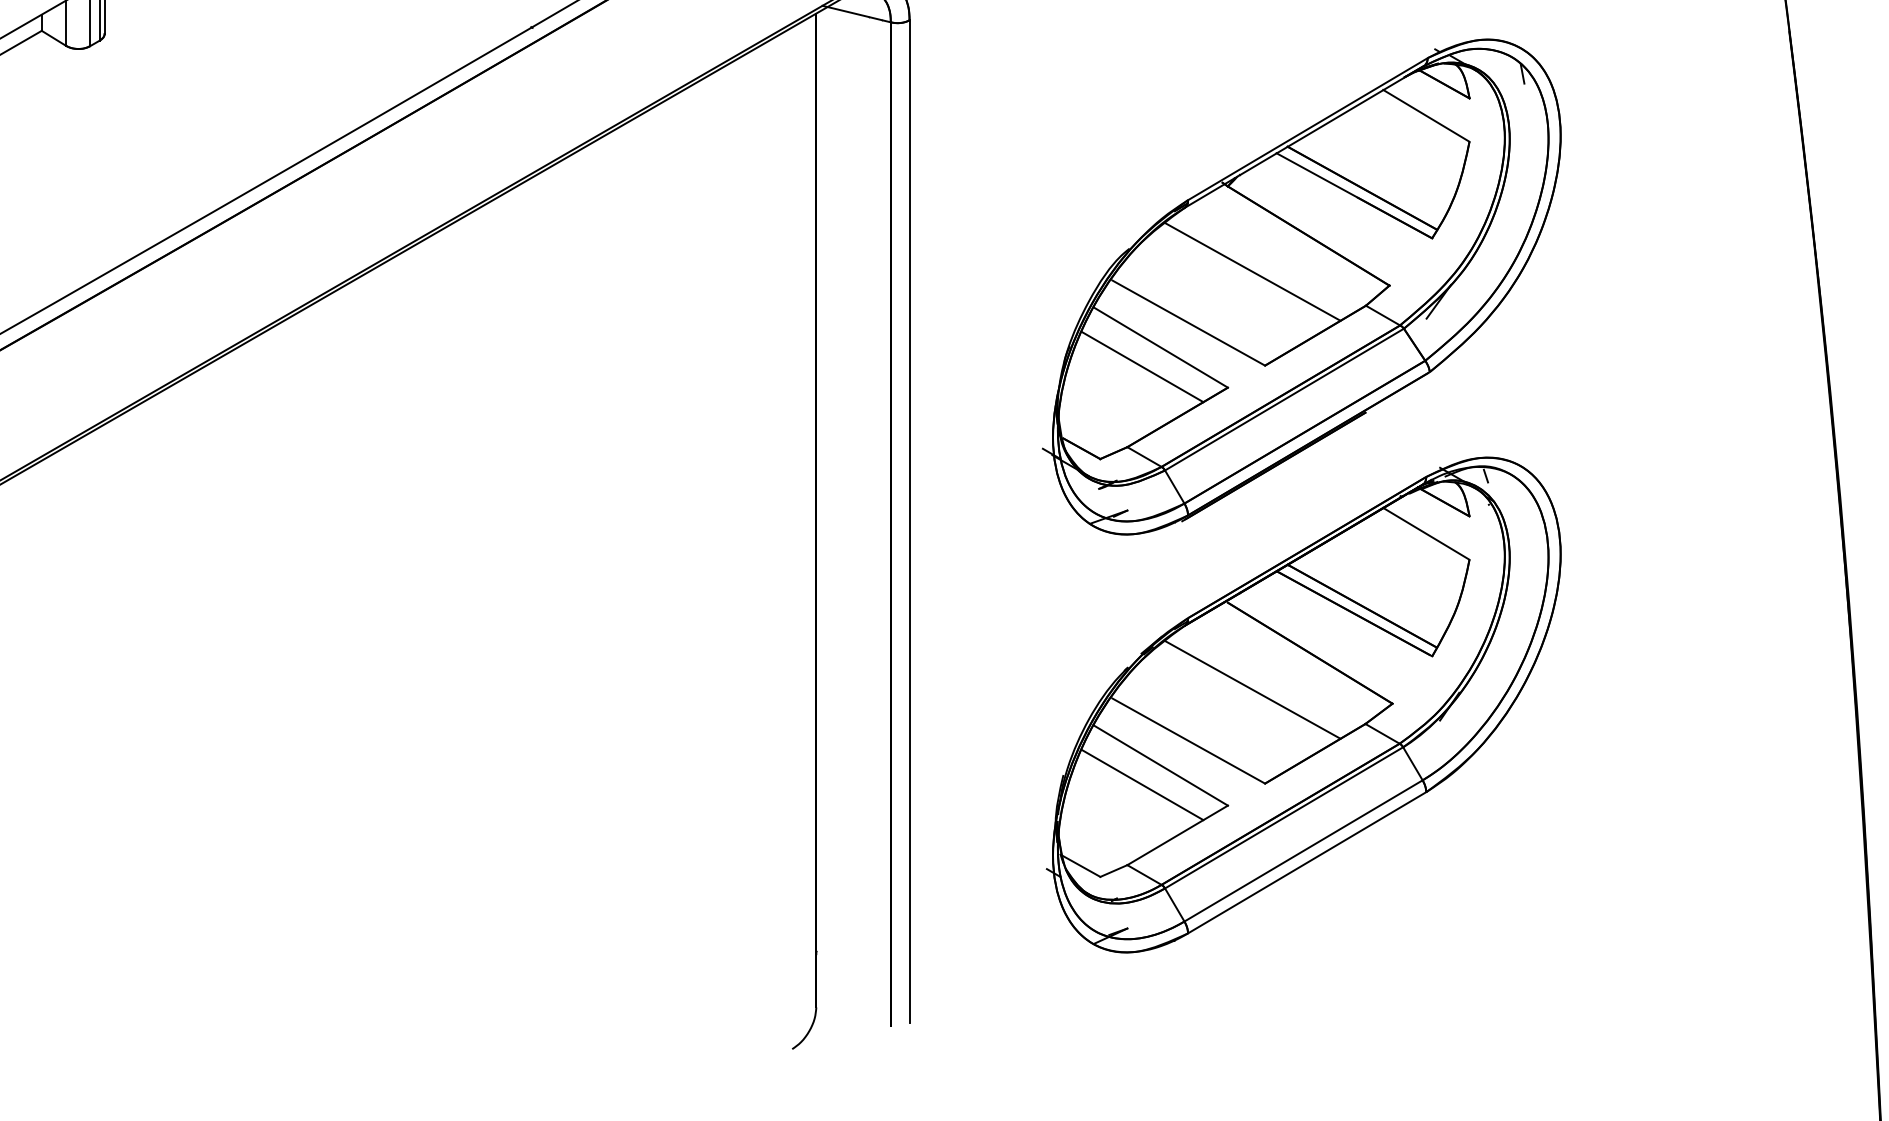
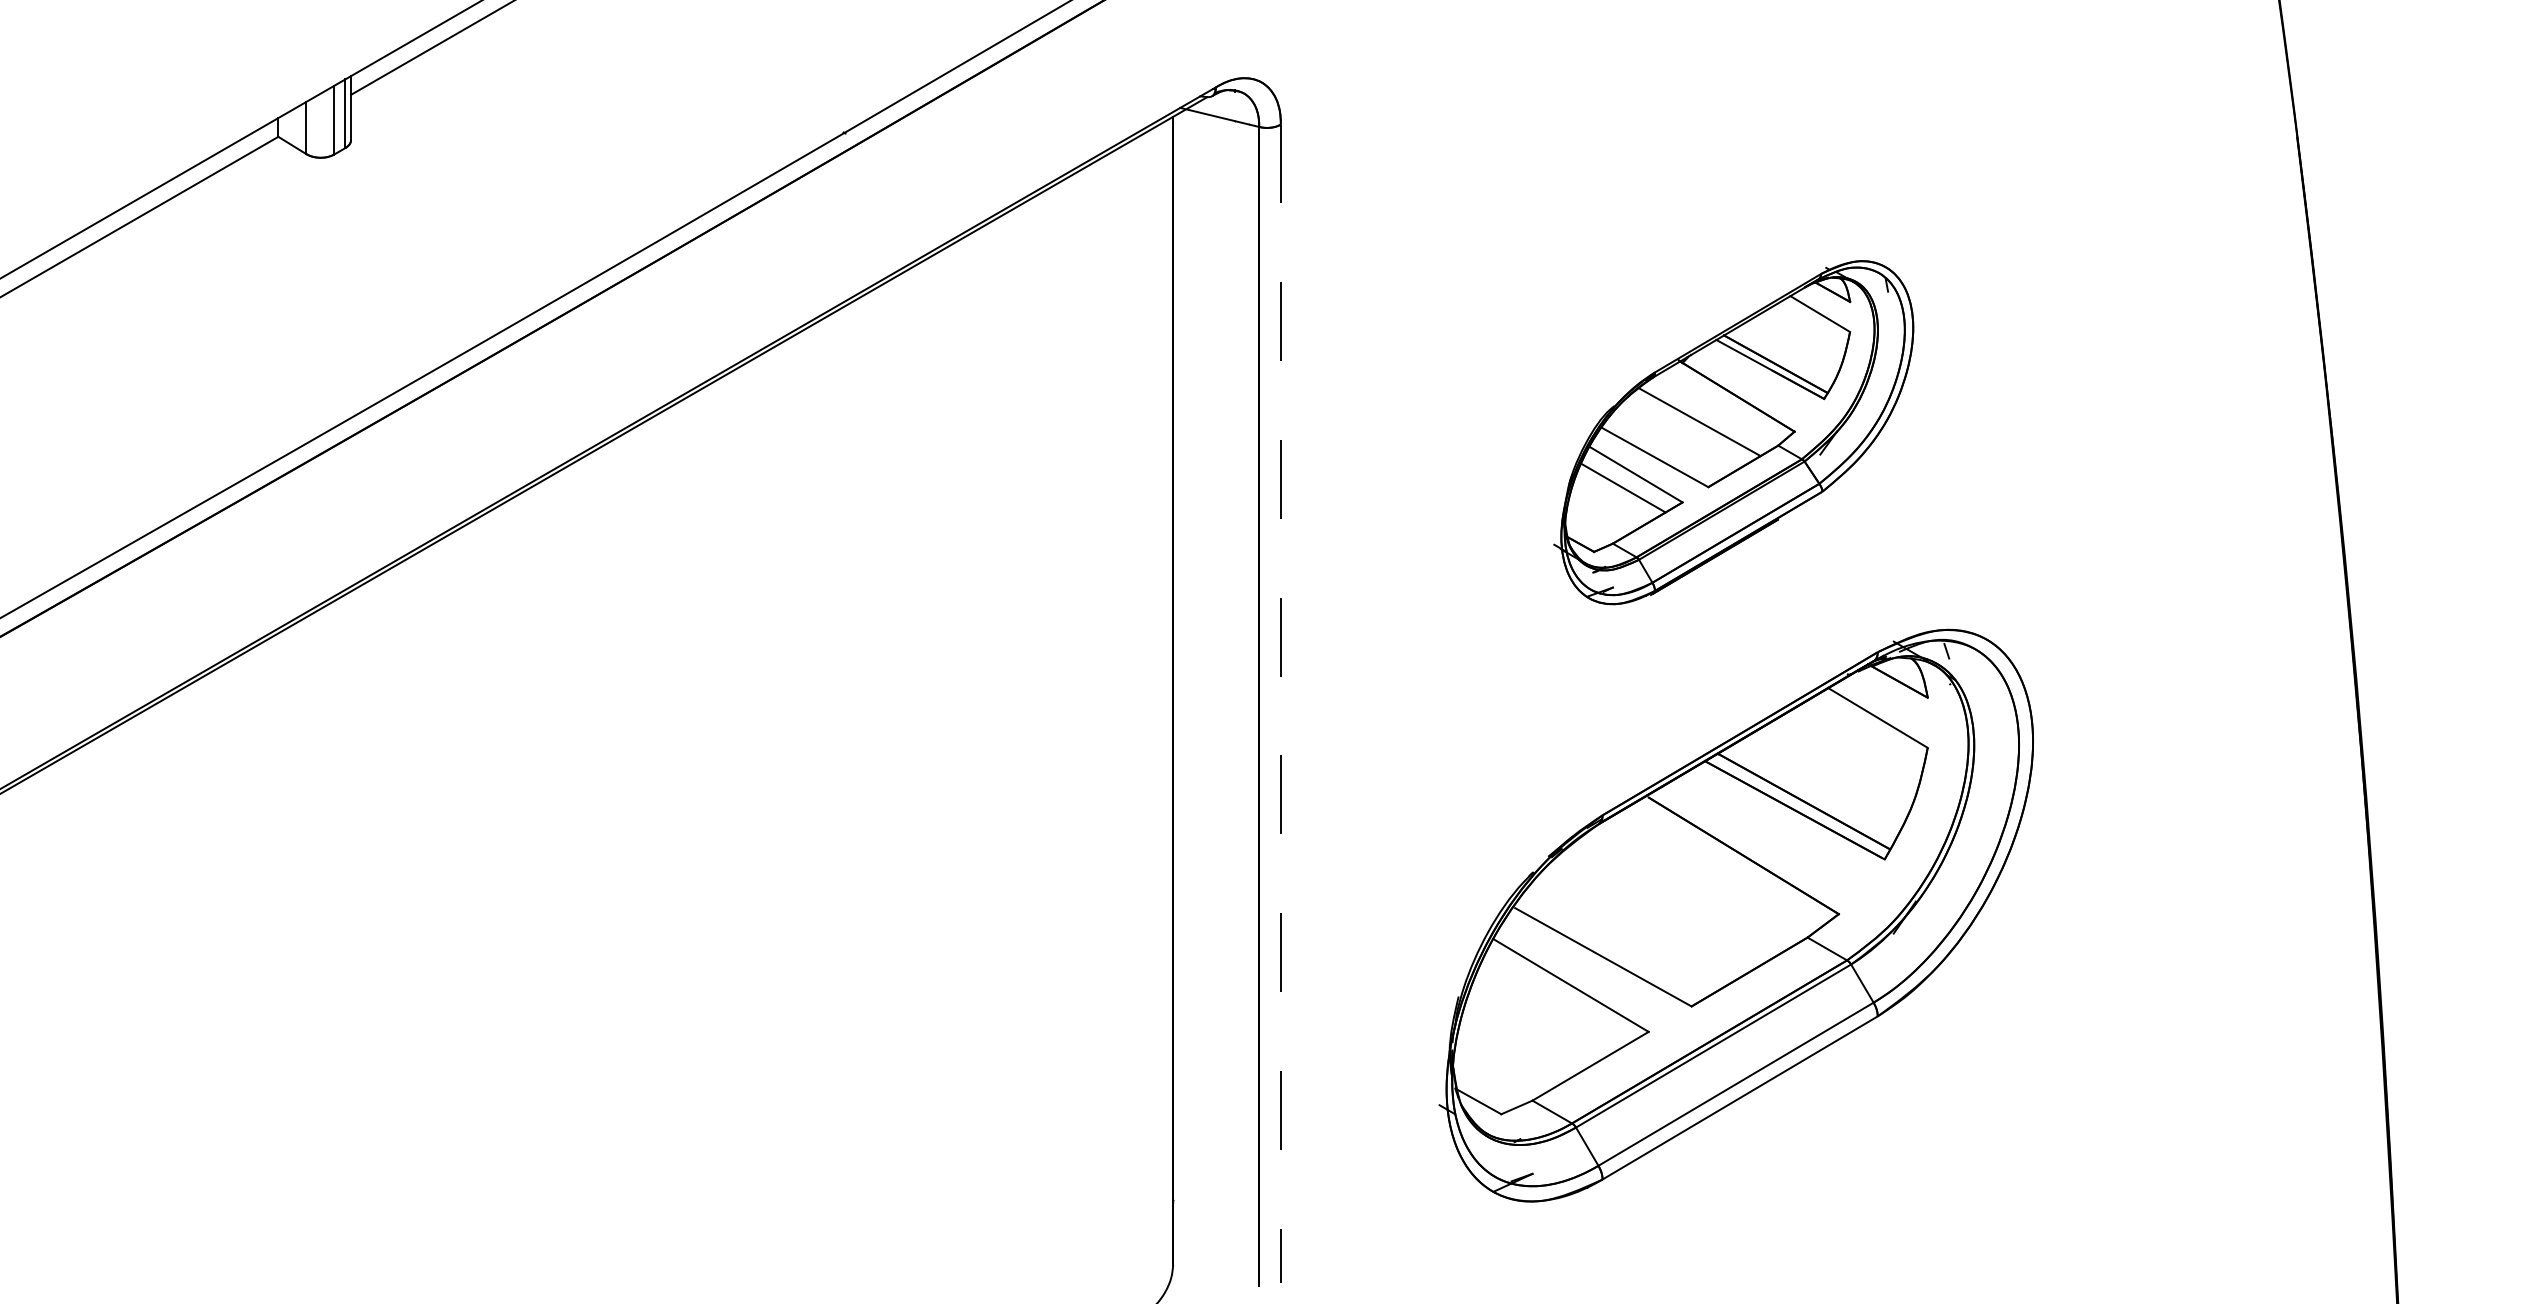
part: (1301, 286) -> (1733, 432), size x0.6
line: (909, 522) -> (1280, 704), solid -> dashed
line: (1252, 690) -> (1677, 898), removed
line: (1142, 784) -> (1550, 1007), removed

